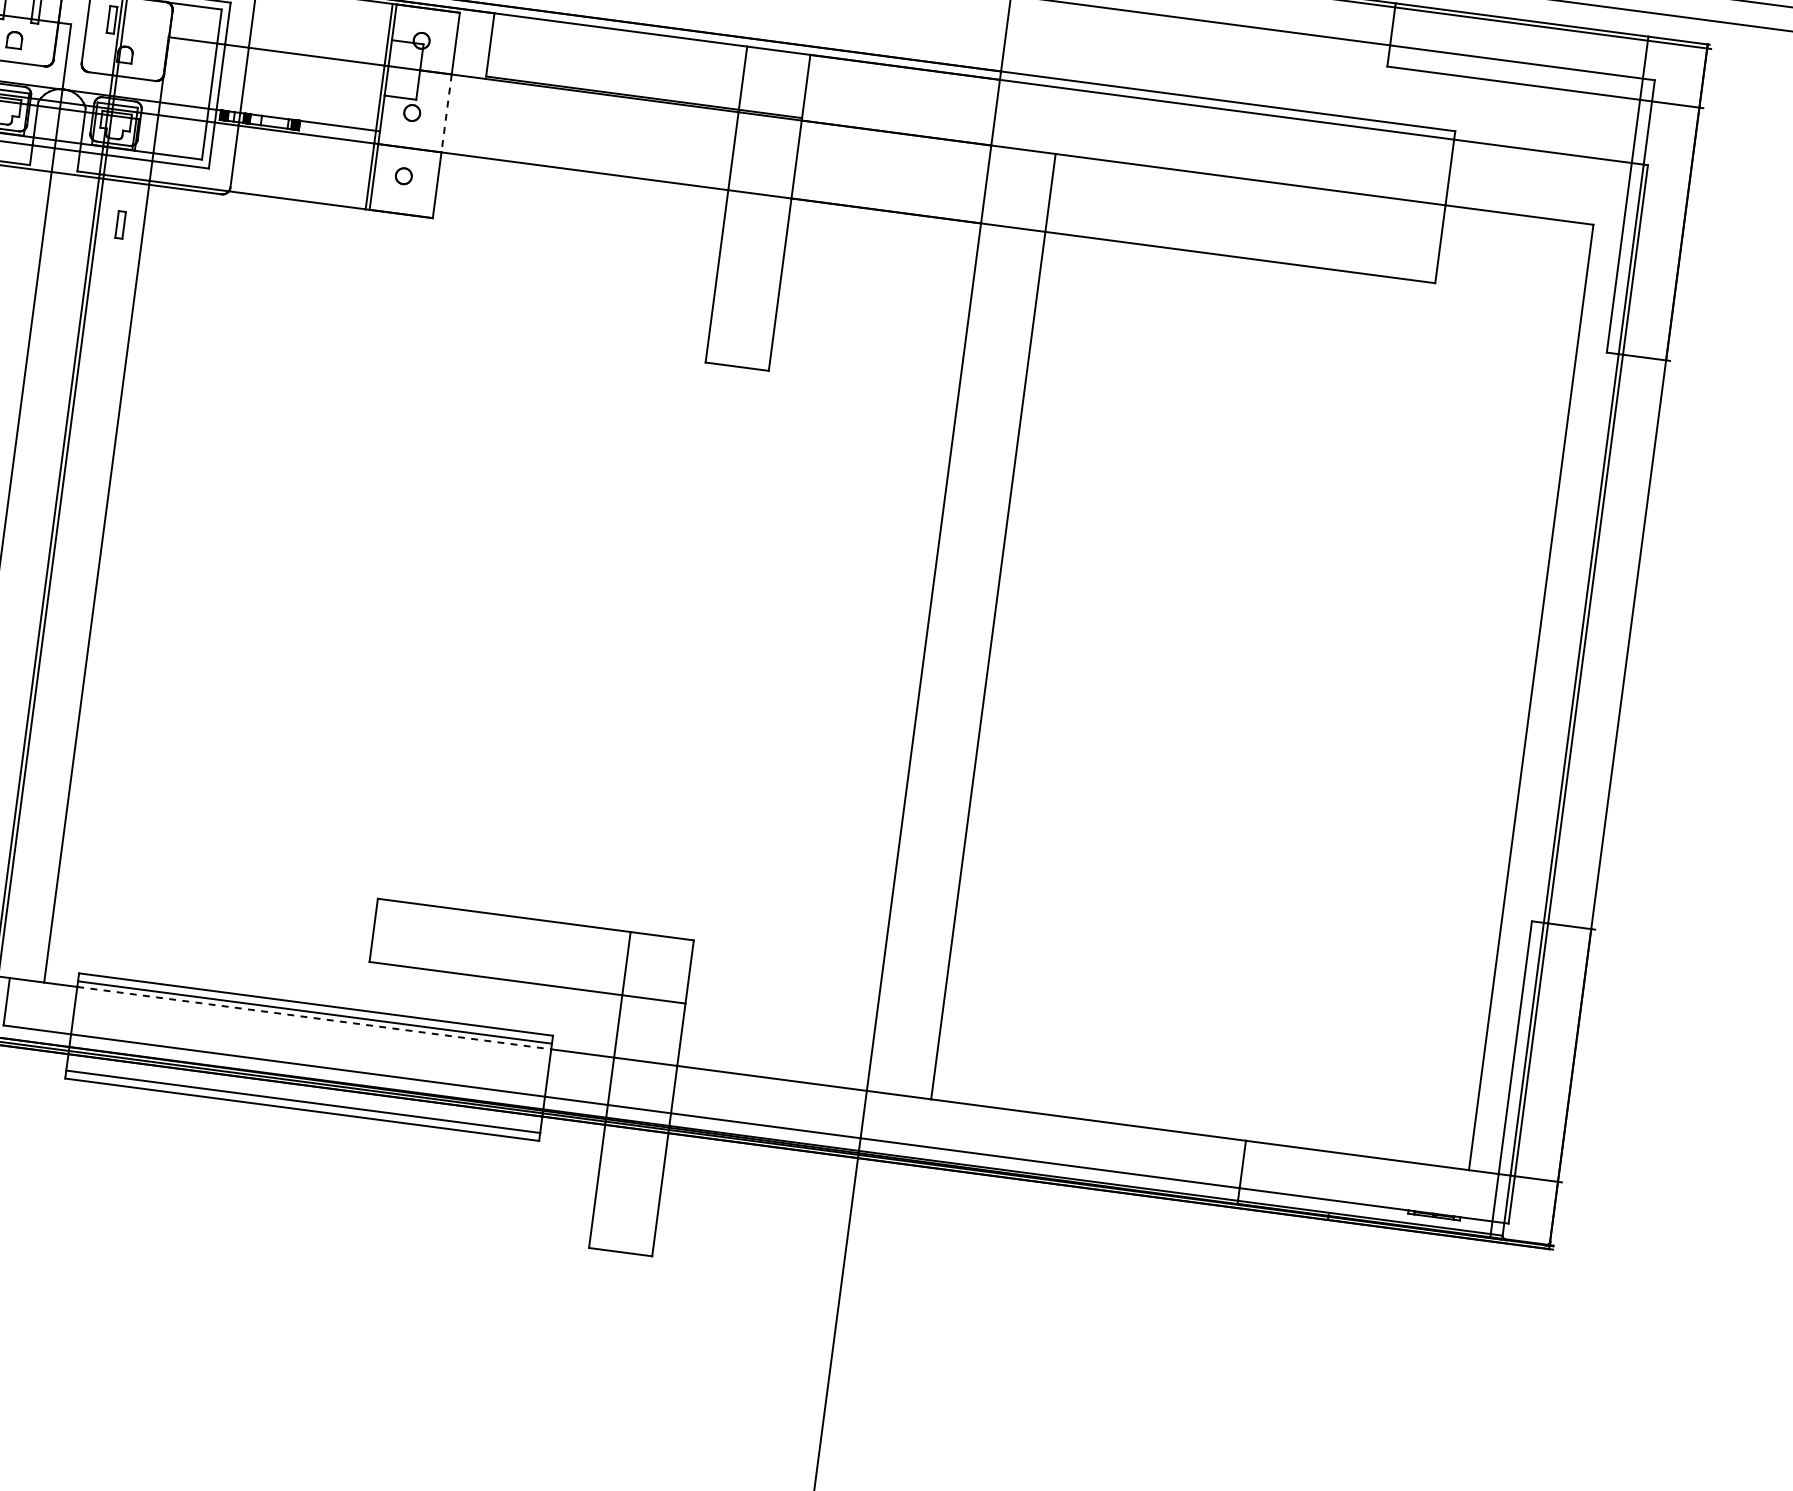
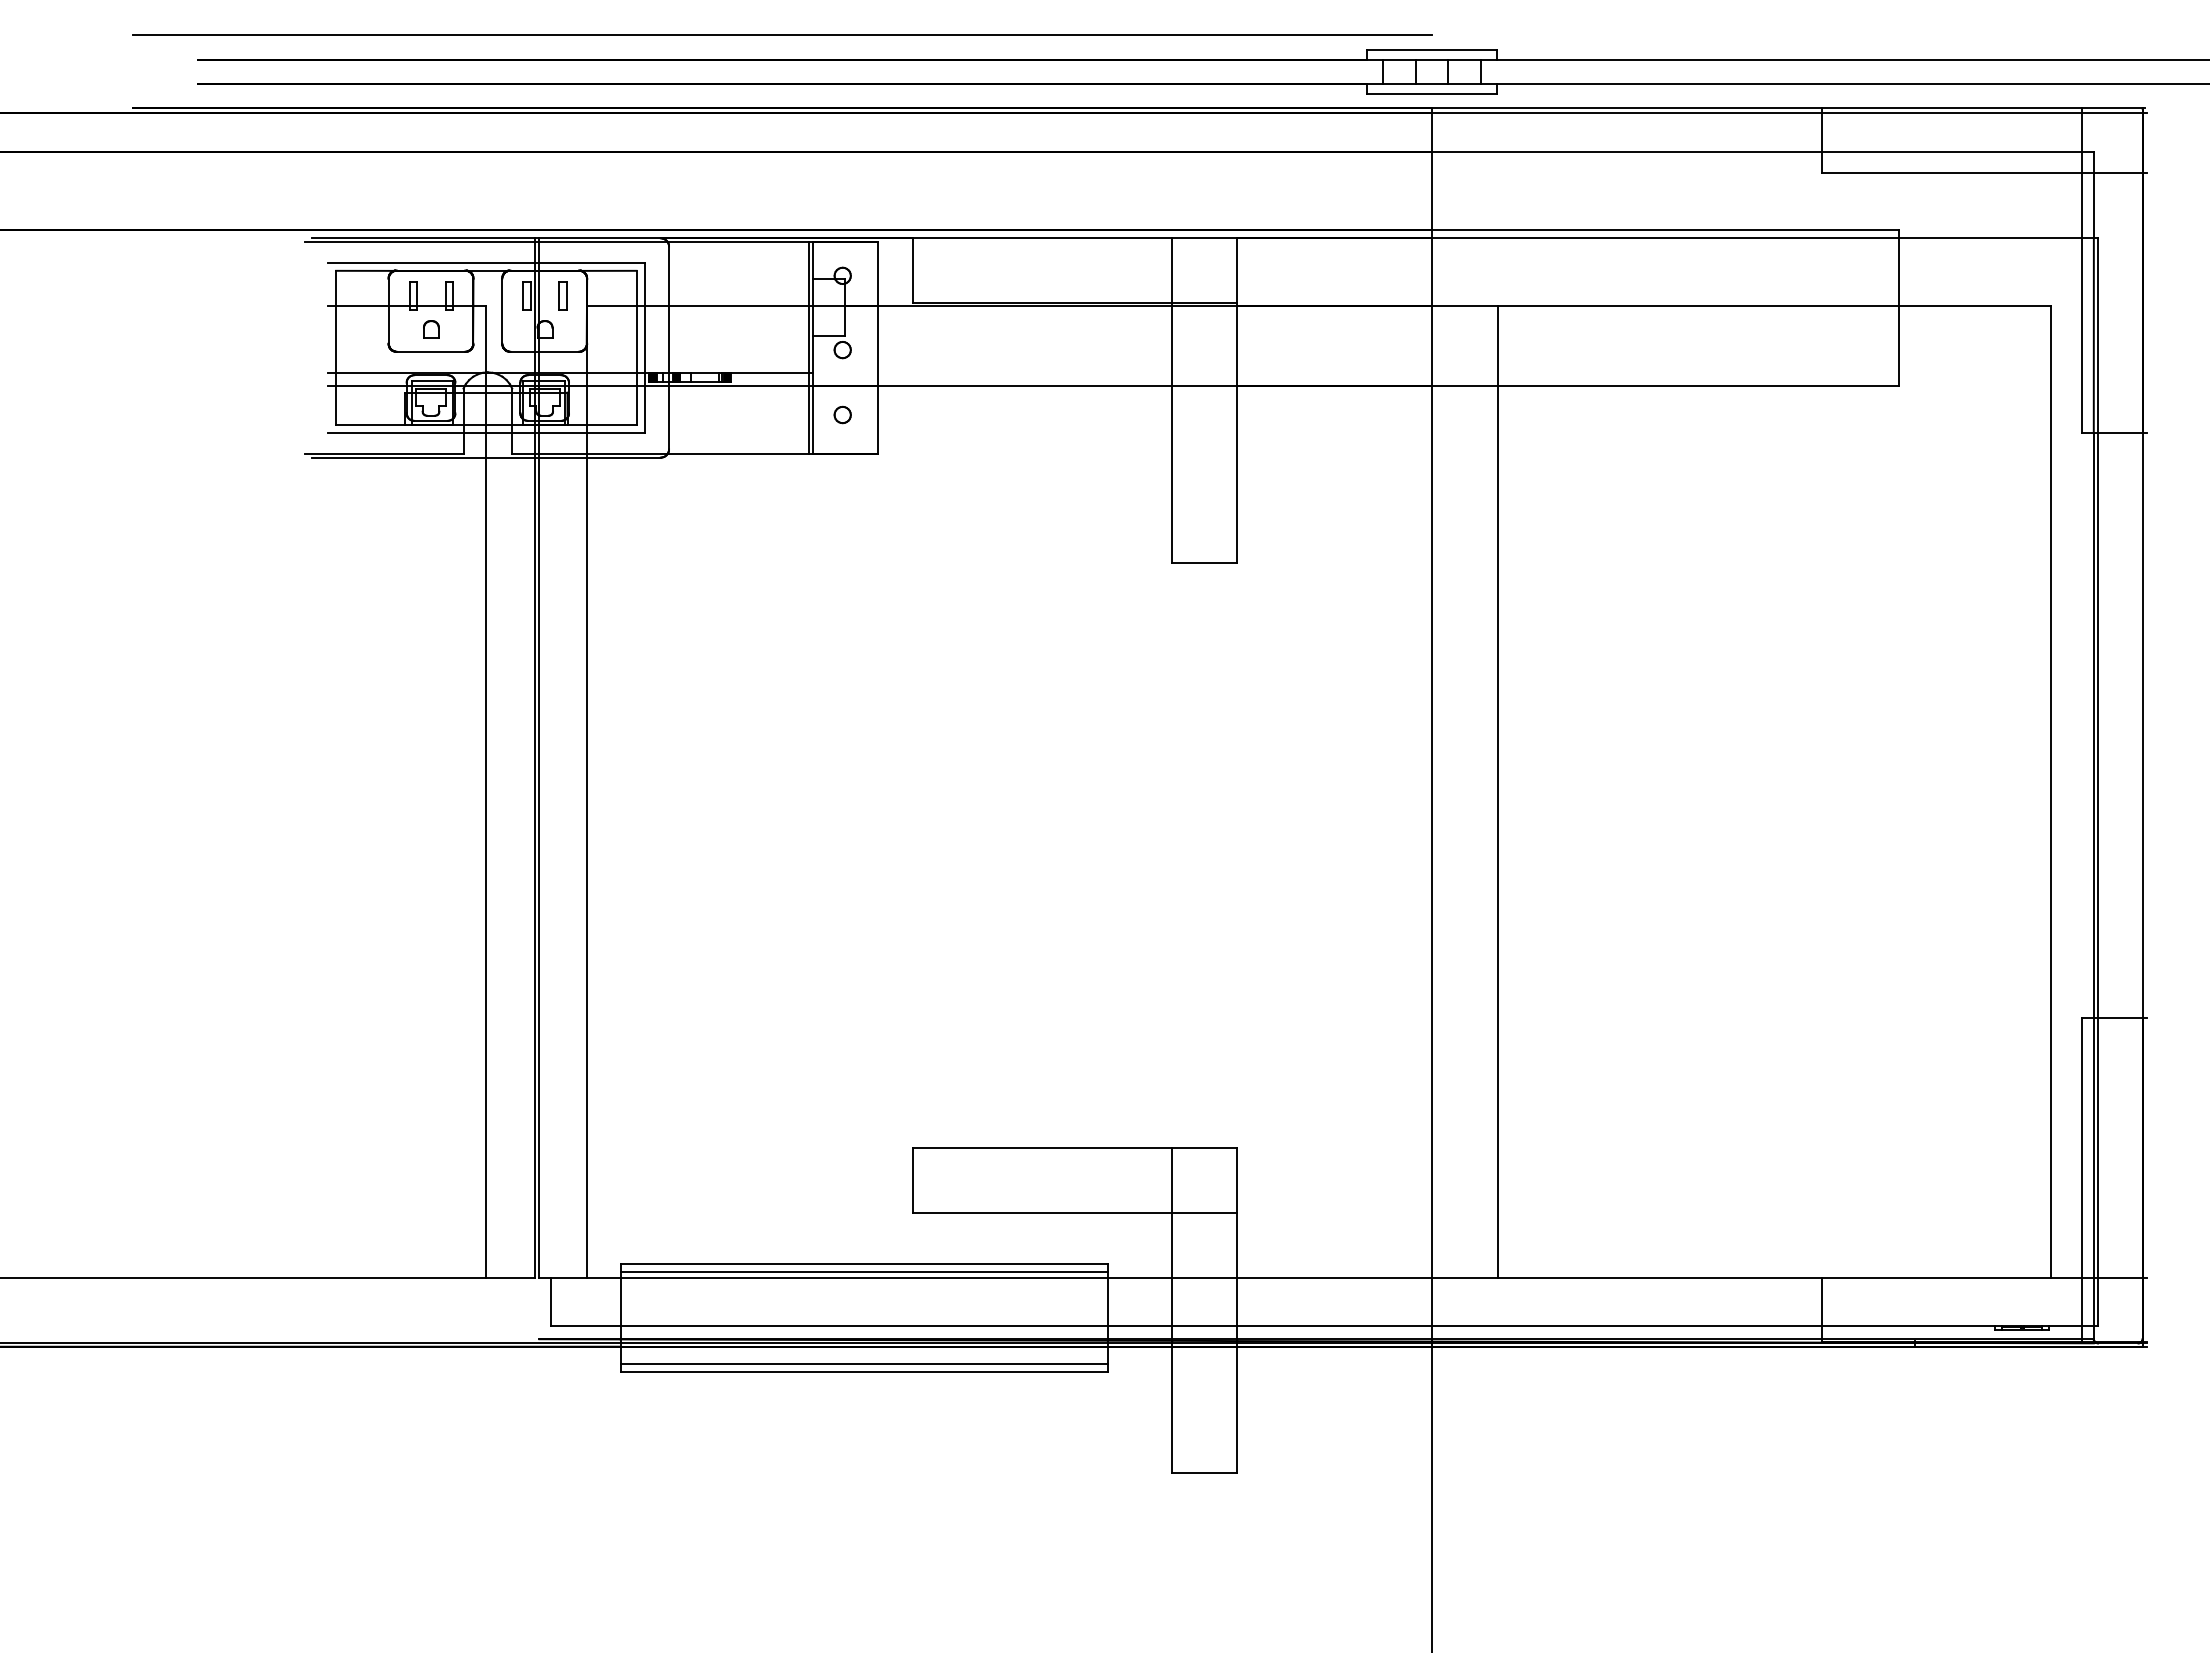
line: (446, 114) -> (877, 346), dashed -> solid
part: (120, 224) -> (562, 295), moved
line: (314, 1018) -> (864, 1277), dashed -> solid

